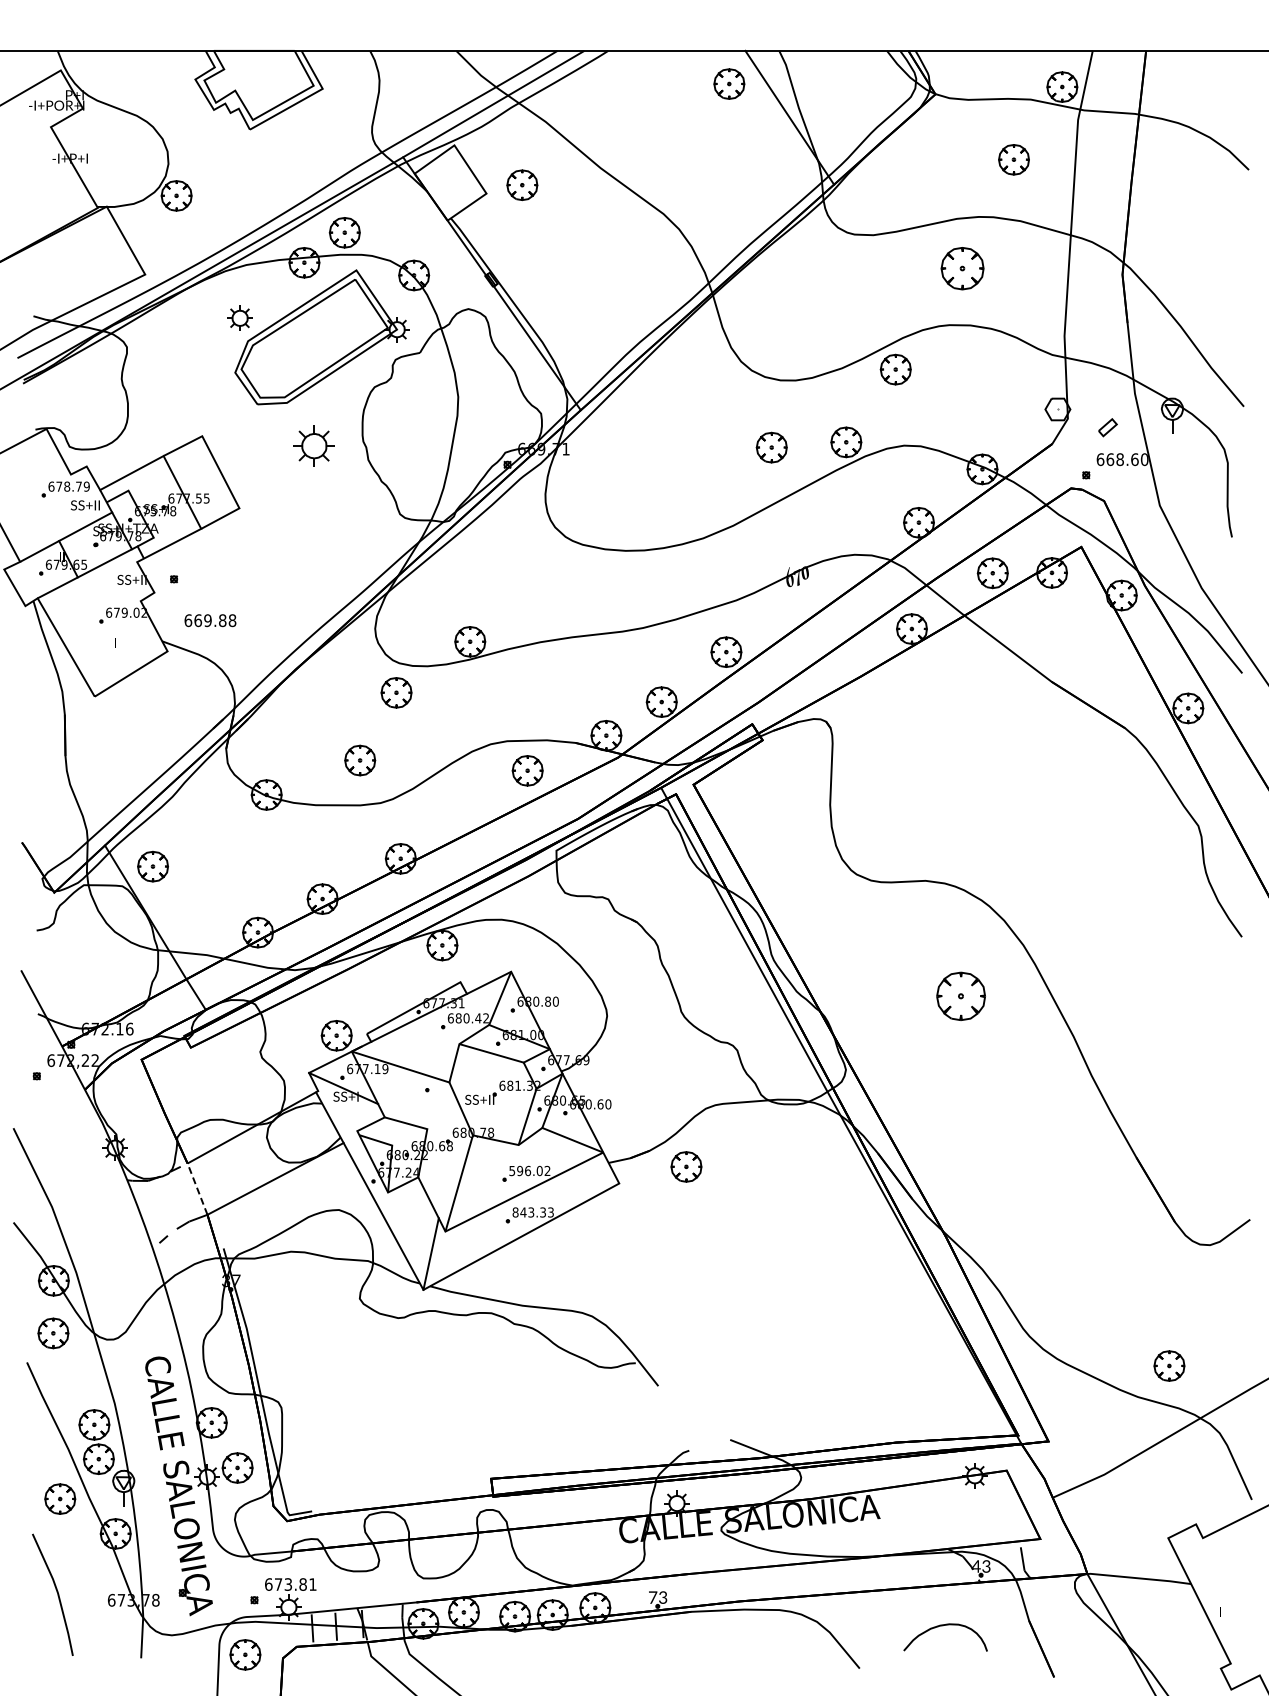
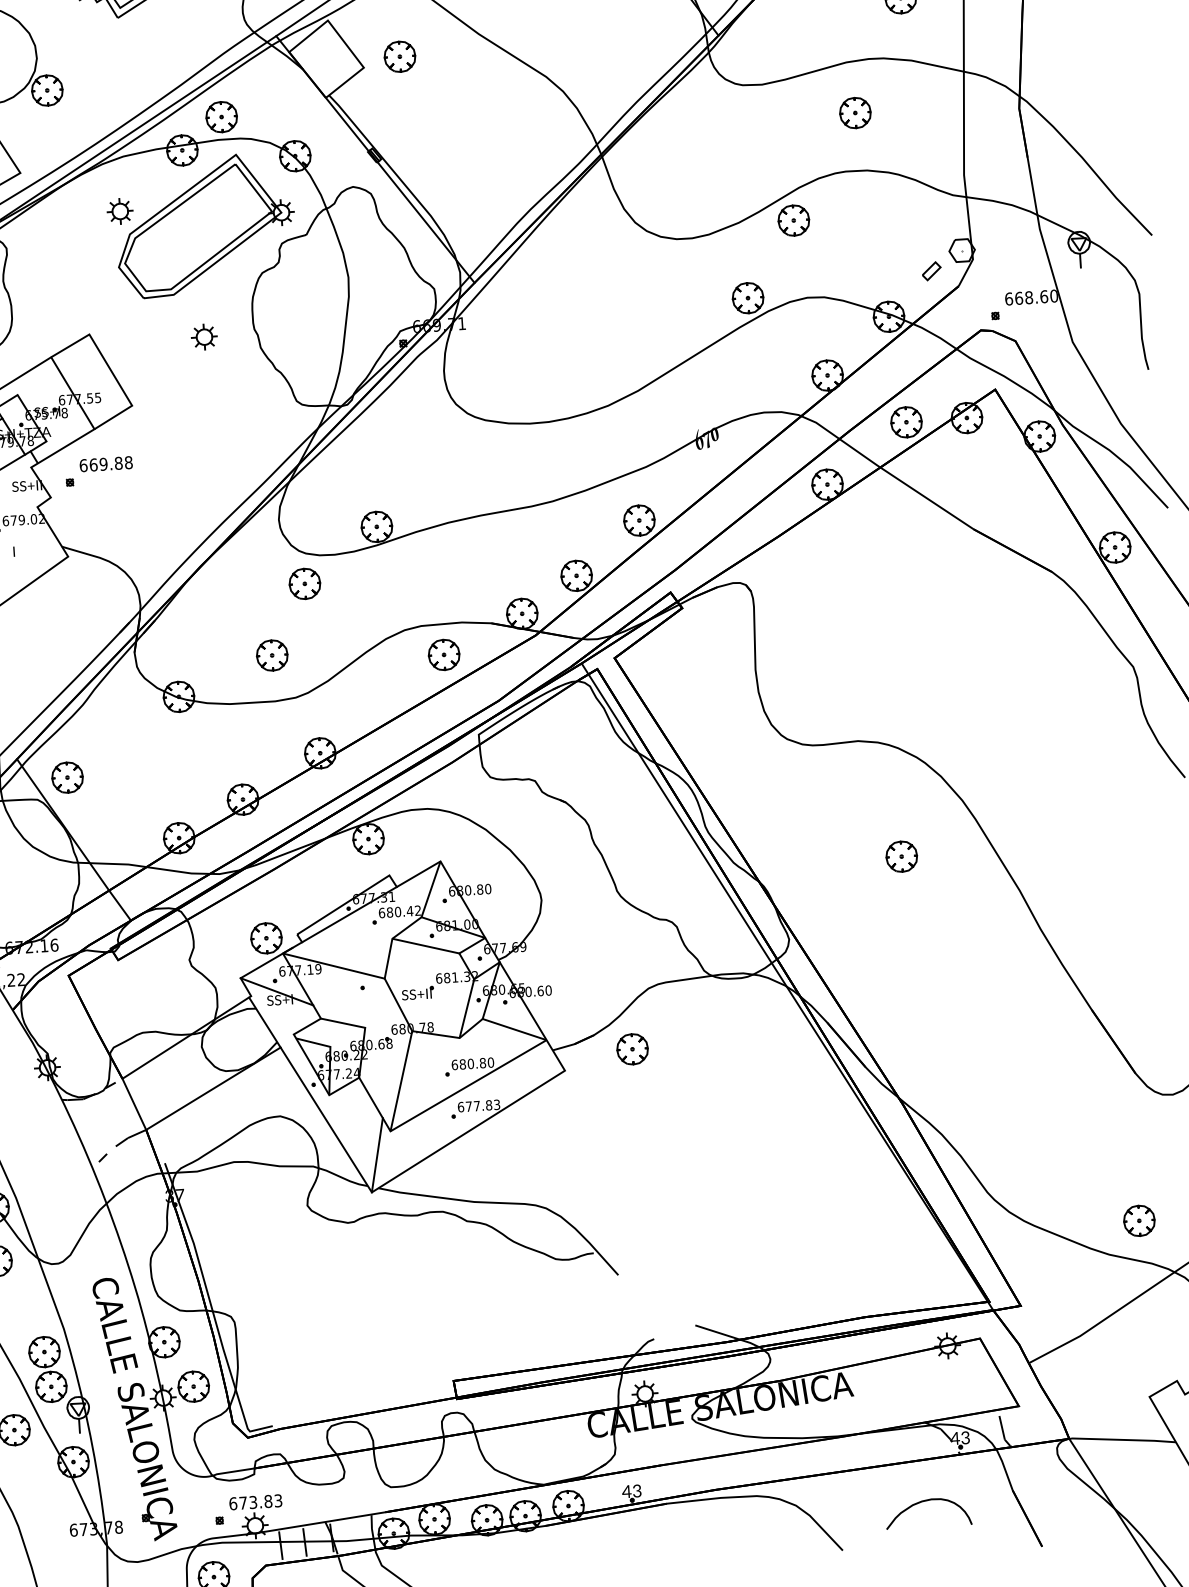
part: (962, 268) -> (855, 112), size x0.71
part: (1107, 427) -> (931, 271), moved
part: (313, 445) -> (203, 336), size x0.62
part: (771, 447) -> (671, 308), removed
text: (210, 620) -> (106, 464), moved
part: (960, 995) -> (901, 855), size x0.62
text: (529, 1170) -> (472, 1063), 596.02 -> 680.80
line: (197, 1189) -> (134, 1104), dashed -> solid
text: (529, 1212) -> (475, 1106), 843.33 -> 677.83
text: (312, 1584) -> (277, 1500), 673.81 -> 673.83
text: (652, 1597) -> (626, 1491), 73 -> 43

